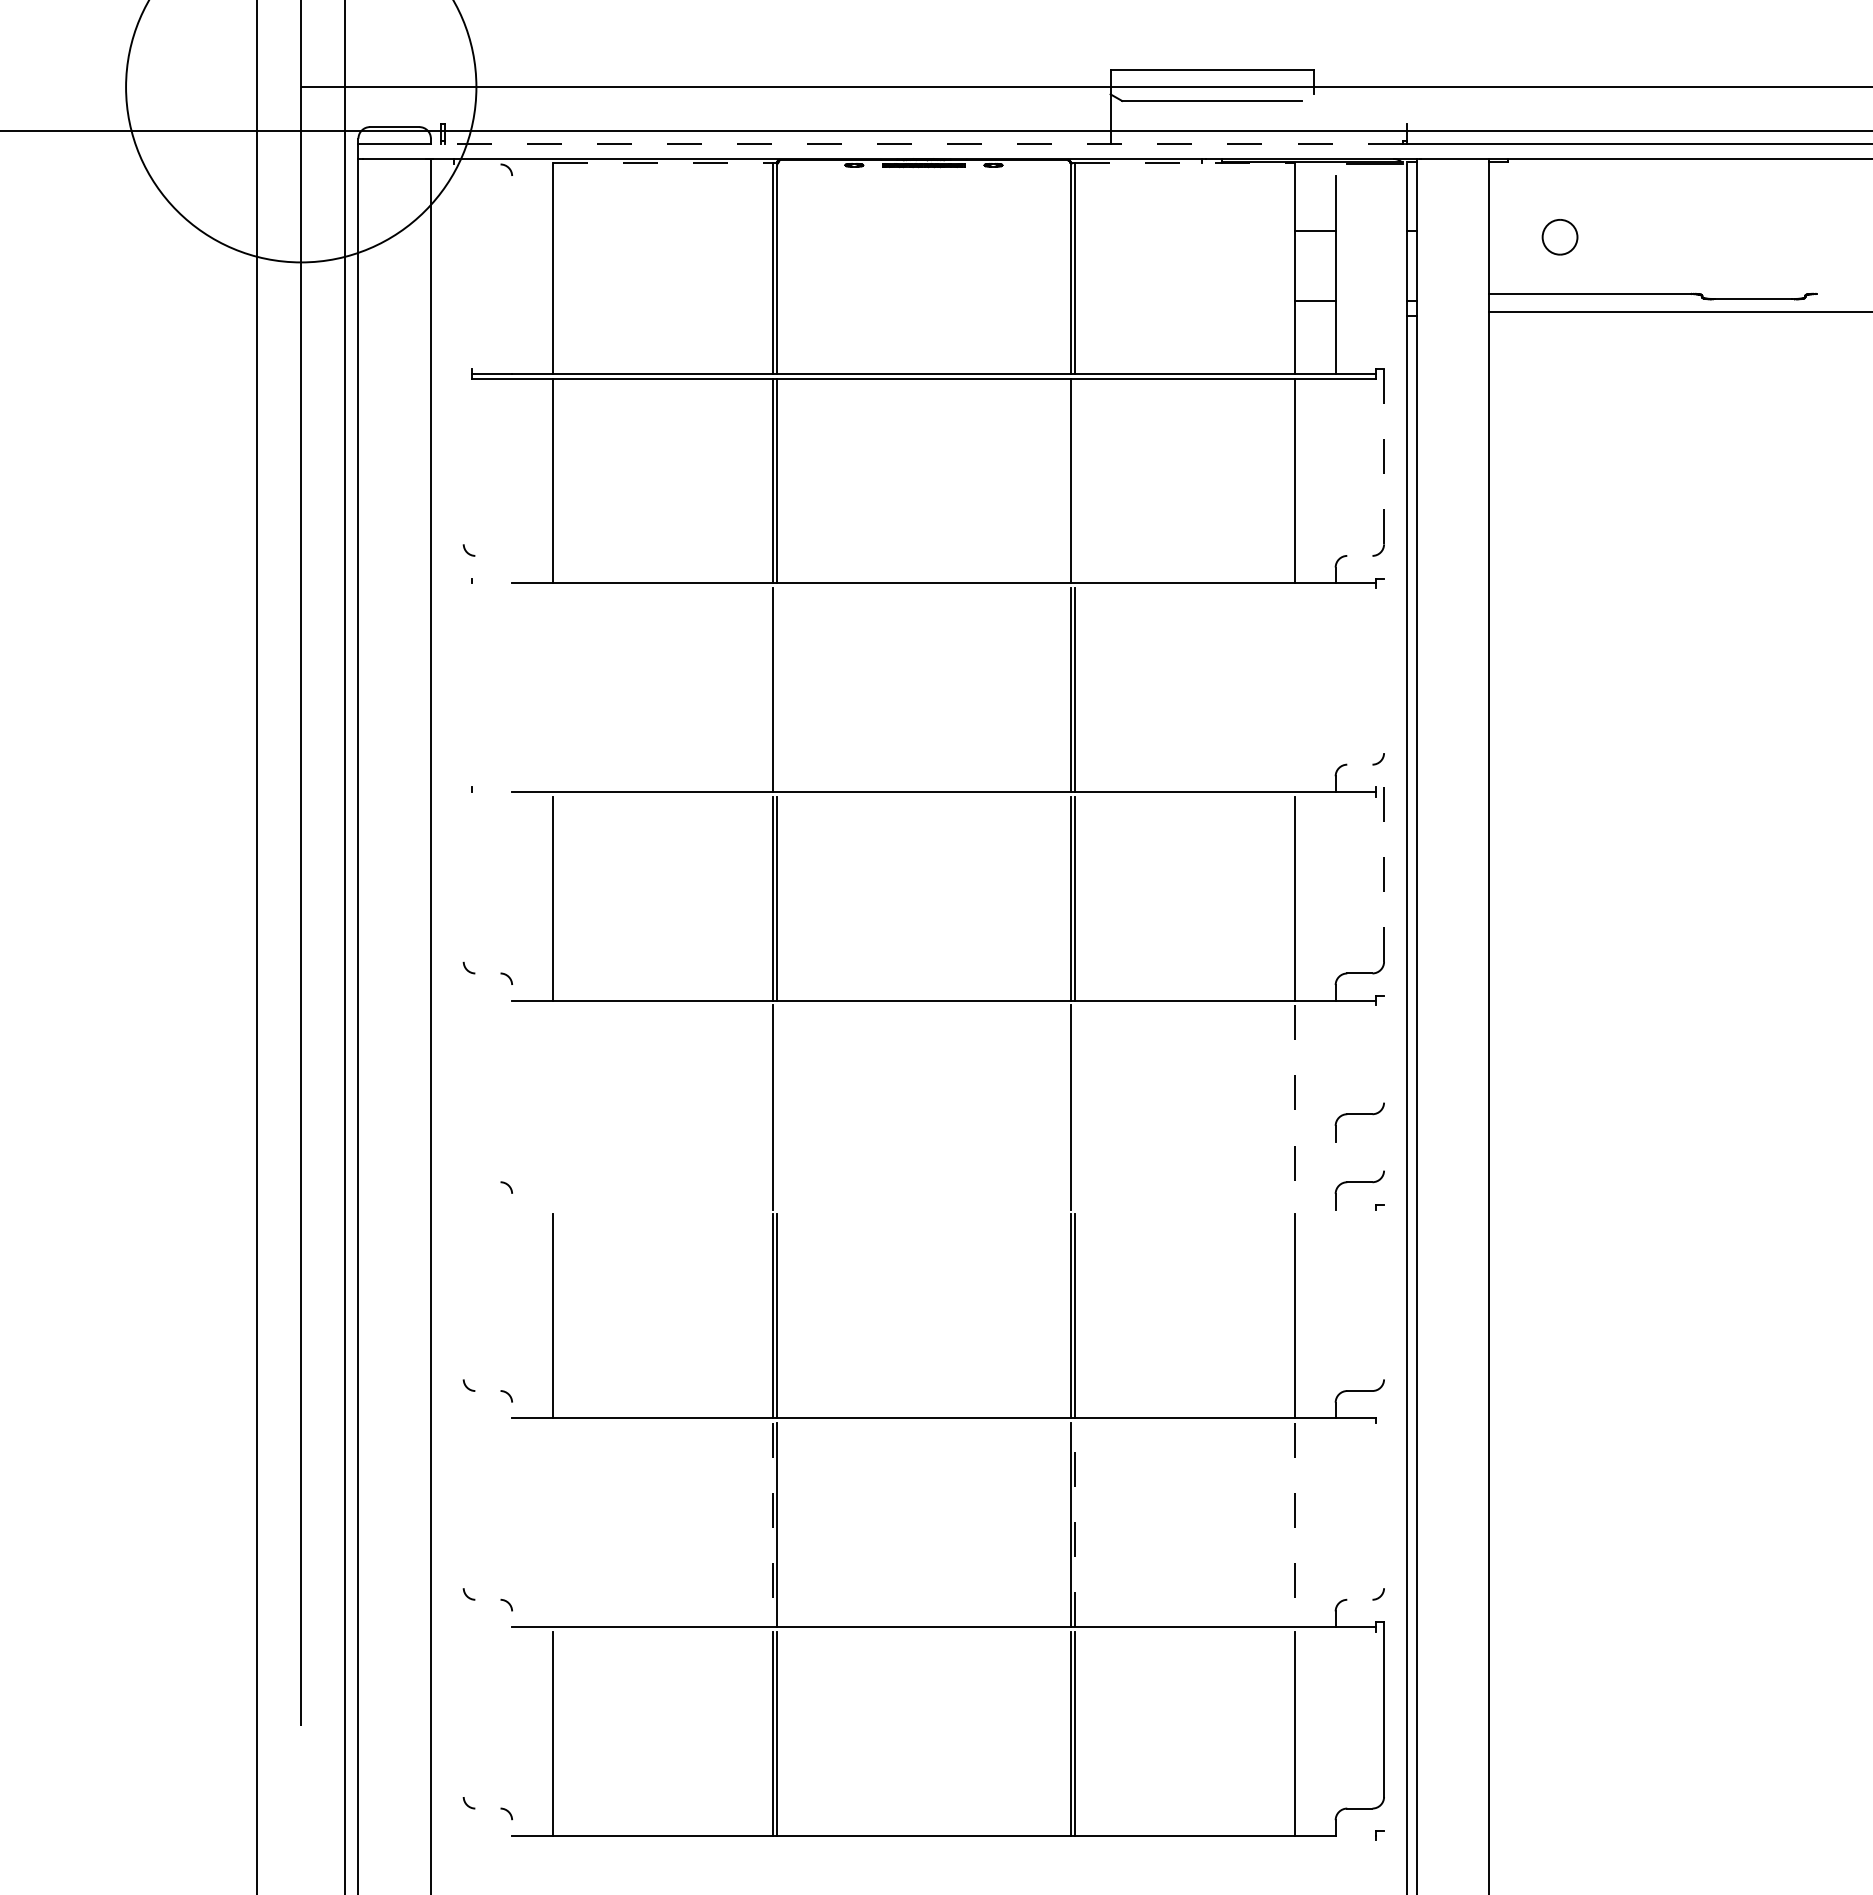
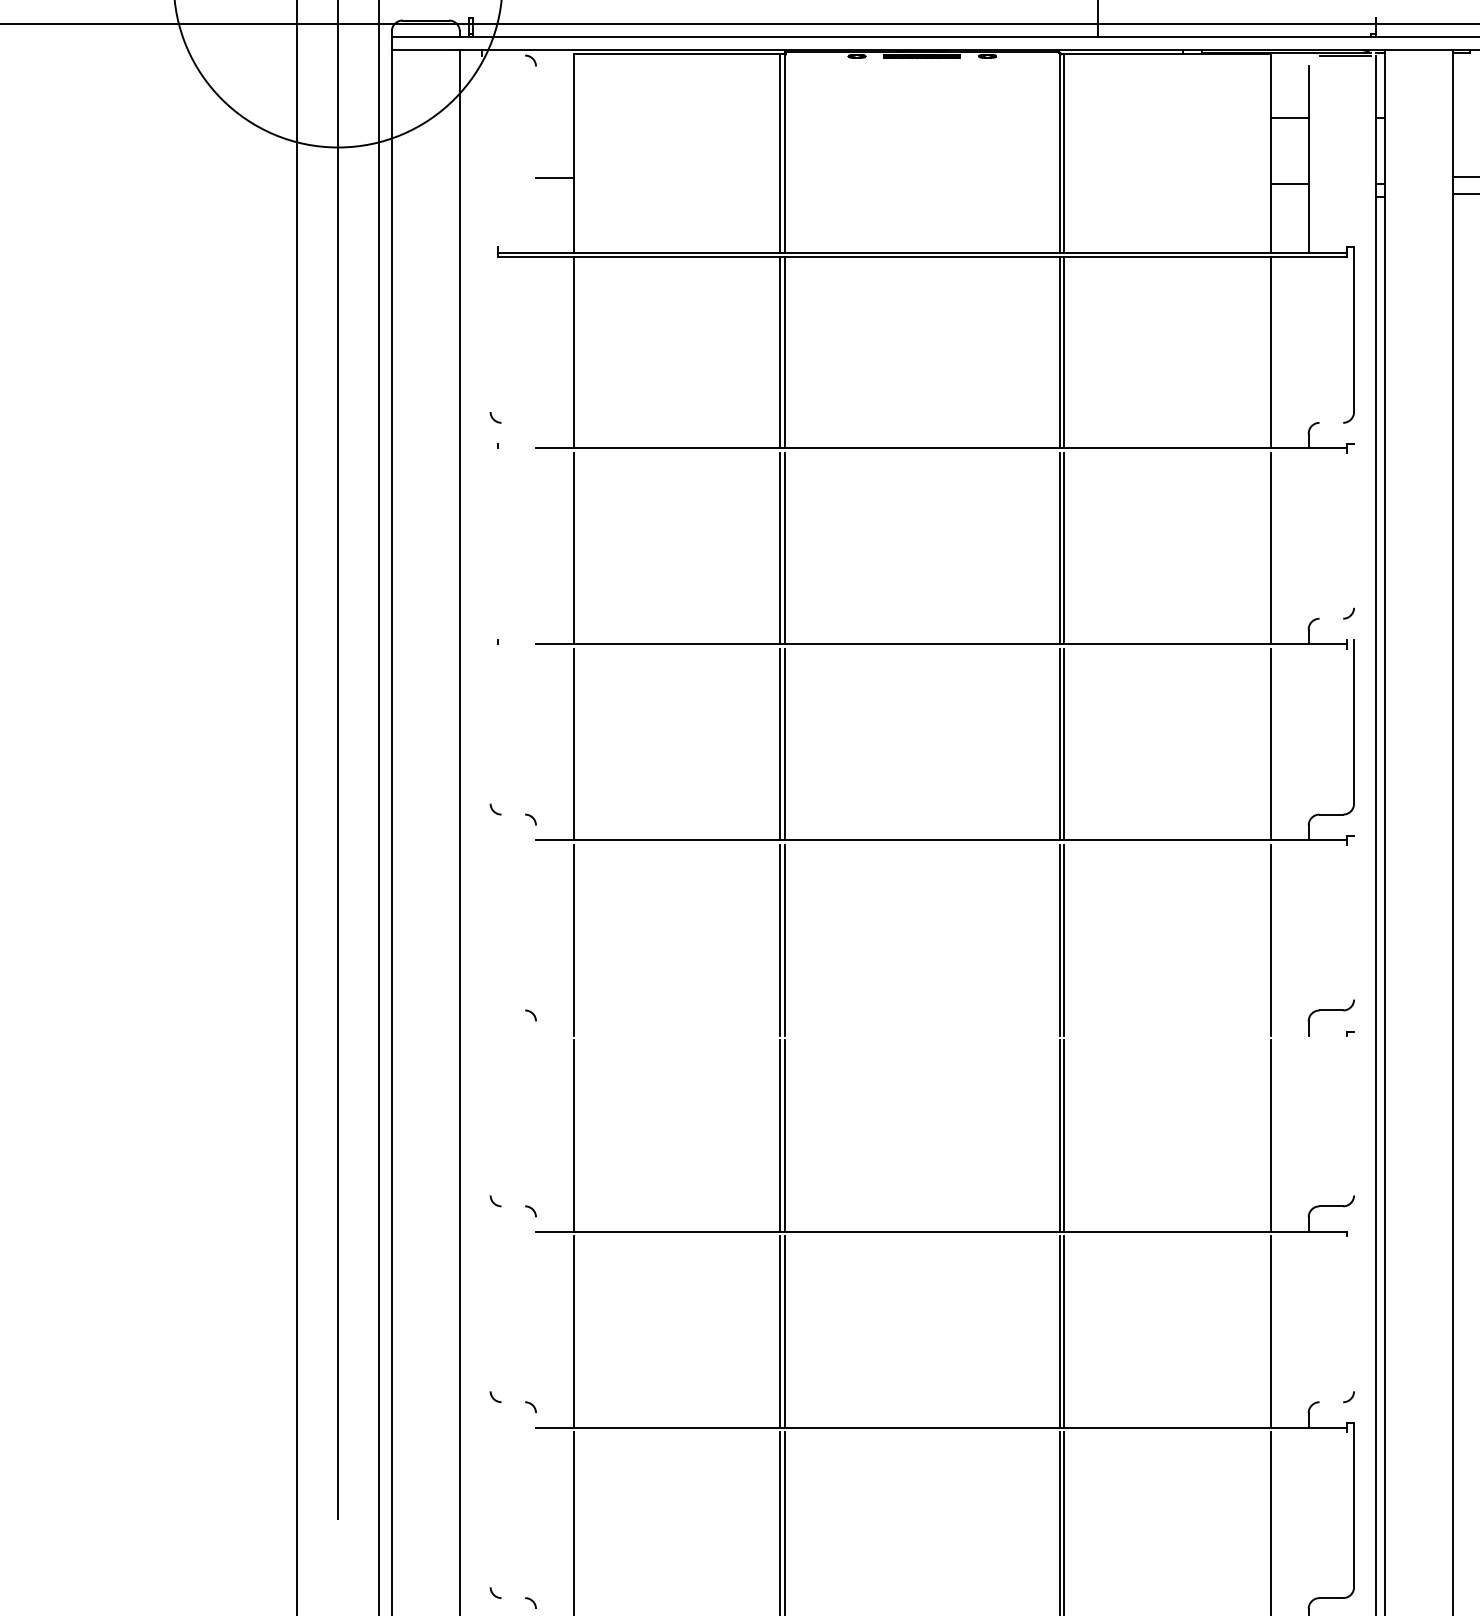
line: (916, 144) -> (915, 36), dashed -> solid
line: (662, 163) -> (677, 54), dashed -> solid
line: (1185, 163) -> (1167, 54), dashed -> solid
line: (532, 295) -> (555, 178), added
line: (1384, 456) -> (1354, 329), dashed -> solid
line: (1075, 481) -> (1064, 353), added
line: (552, 689) -> (573, 548), added
line: (777, 689) -> (784, 548), added
line: (1295, 689) -> (1270, 548), added
line: (1384, 874) -> (1354, 721), dashed -> solid
line: (552, 1107) -> (573, 940), added
line: (777, 1107) -> (784, 940), added
line: (1075, 1107) -> (1064, 940), added
line: (1295, 1107) -> (1270, 940), dashed -> solid
part: (1359, 1114) -> (1331, 946), removed
line: (552, 1524) -> (573, 1331), added
line: (1075, 1524) -> (1064, 1331), dashed -> solid
line: (772, 1525) -> (780, 1332), dashed -> solid
line: (1295, 1525) -> (1270, 1332), dashed -> solid

